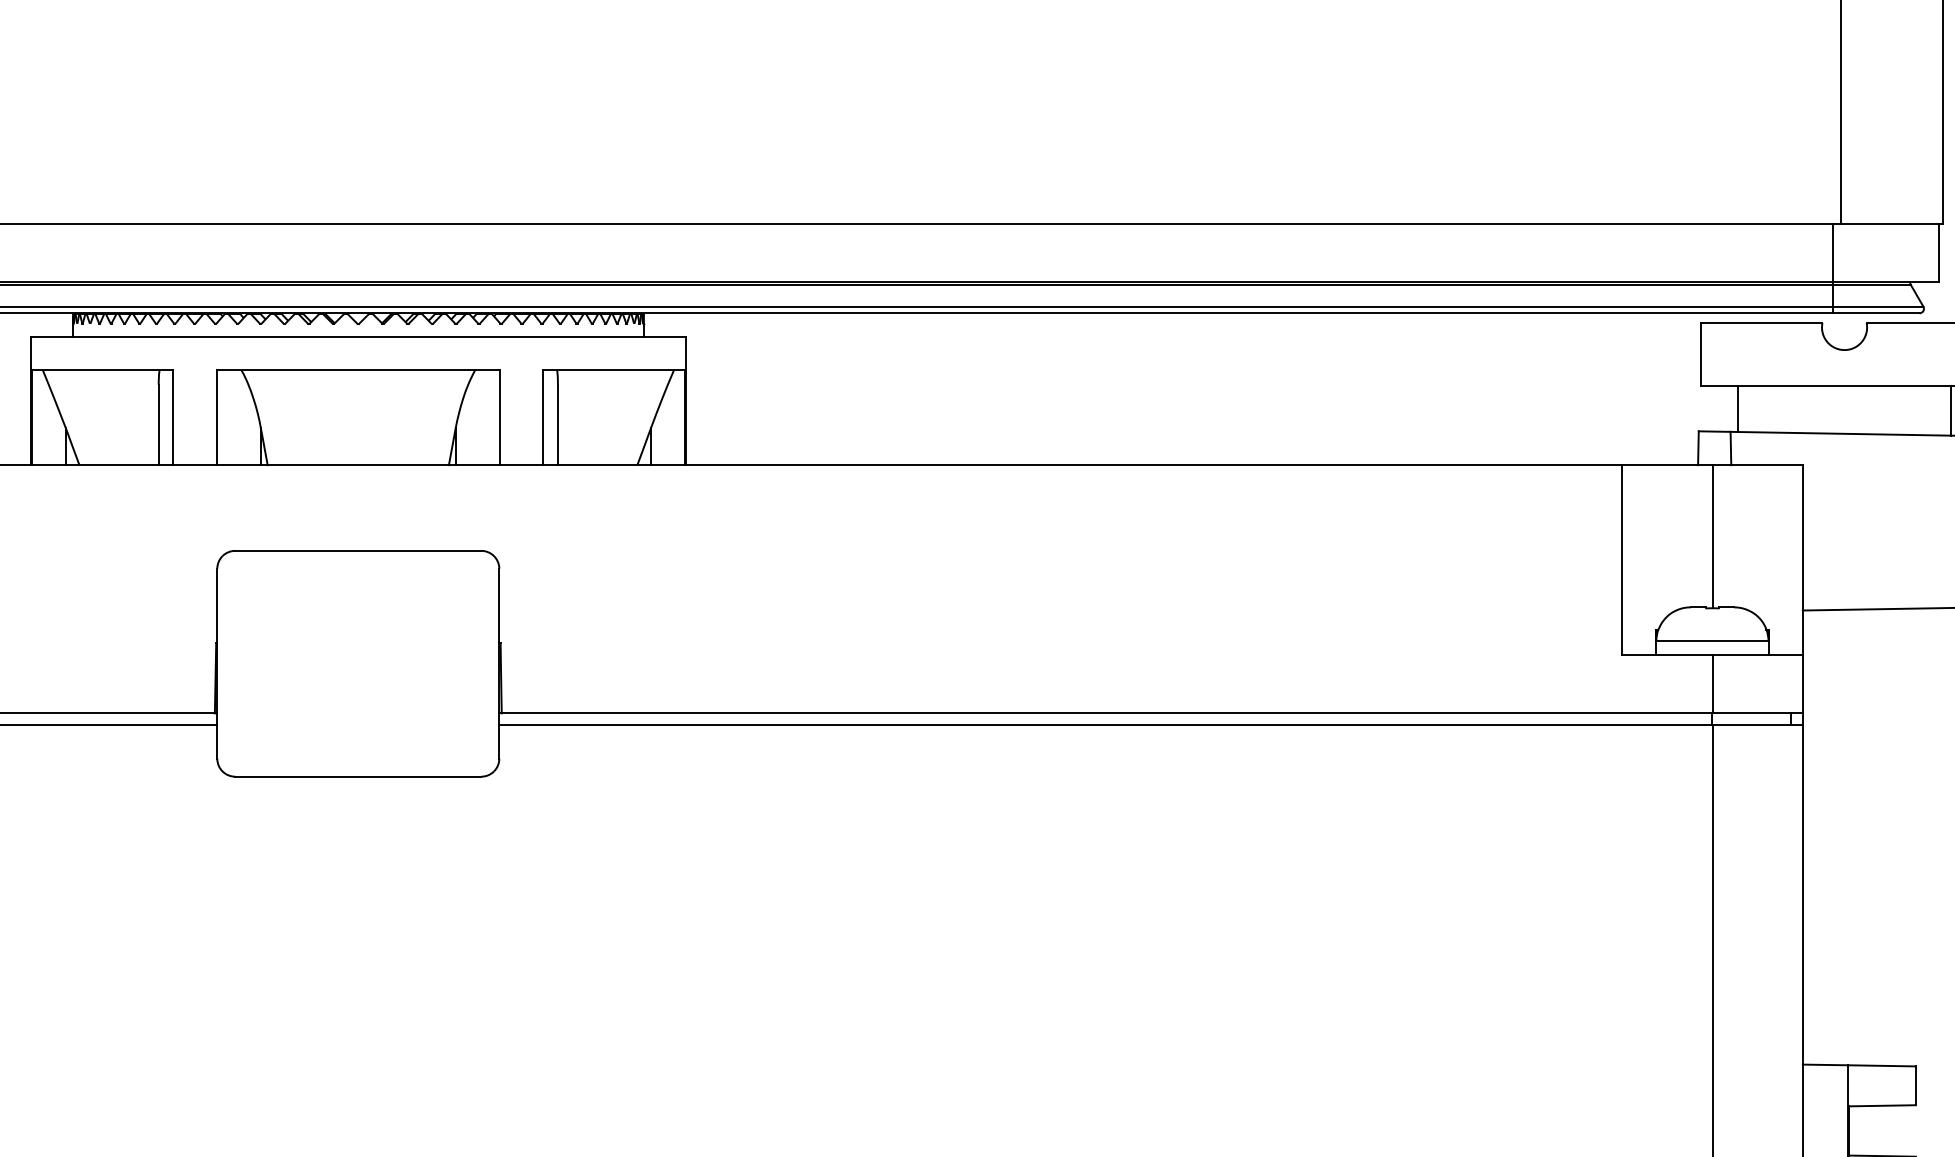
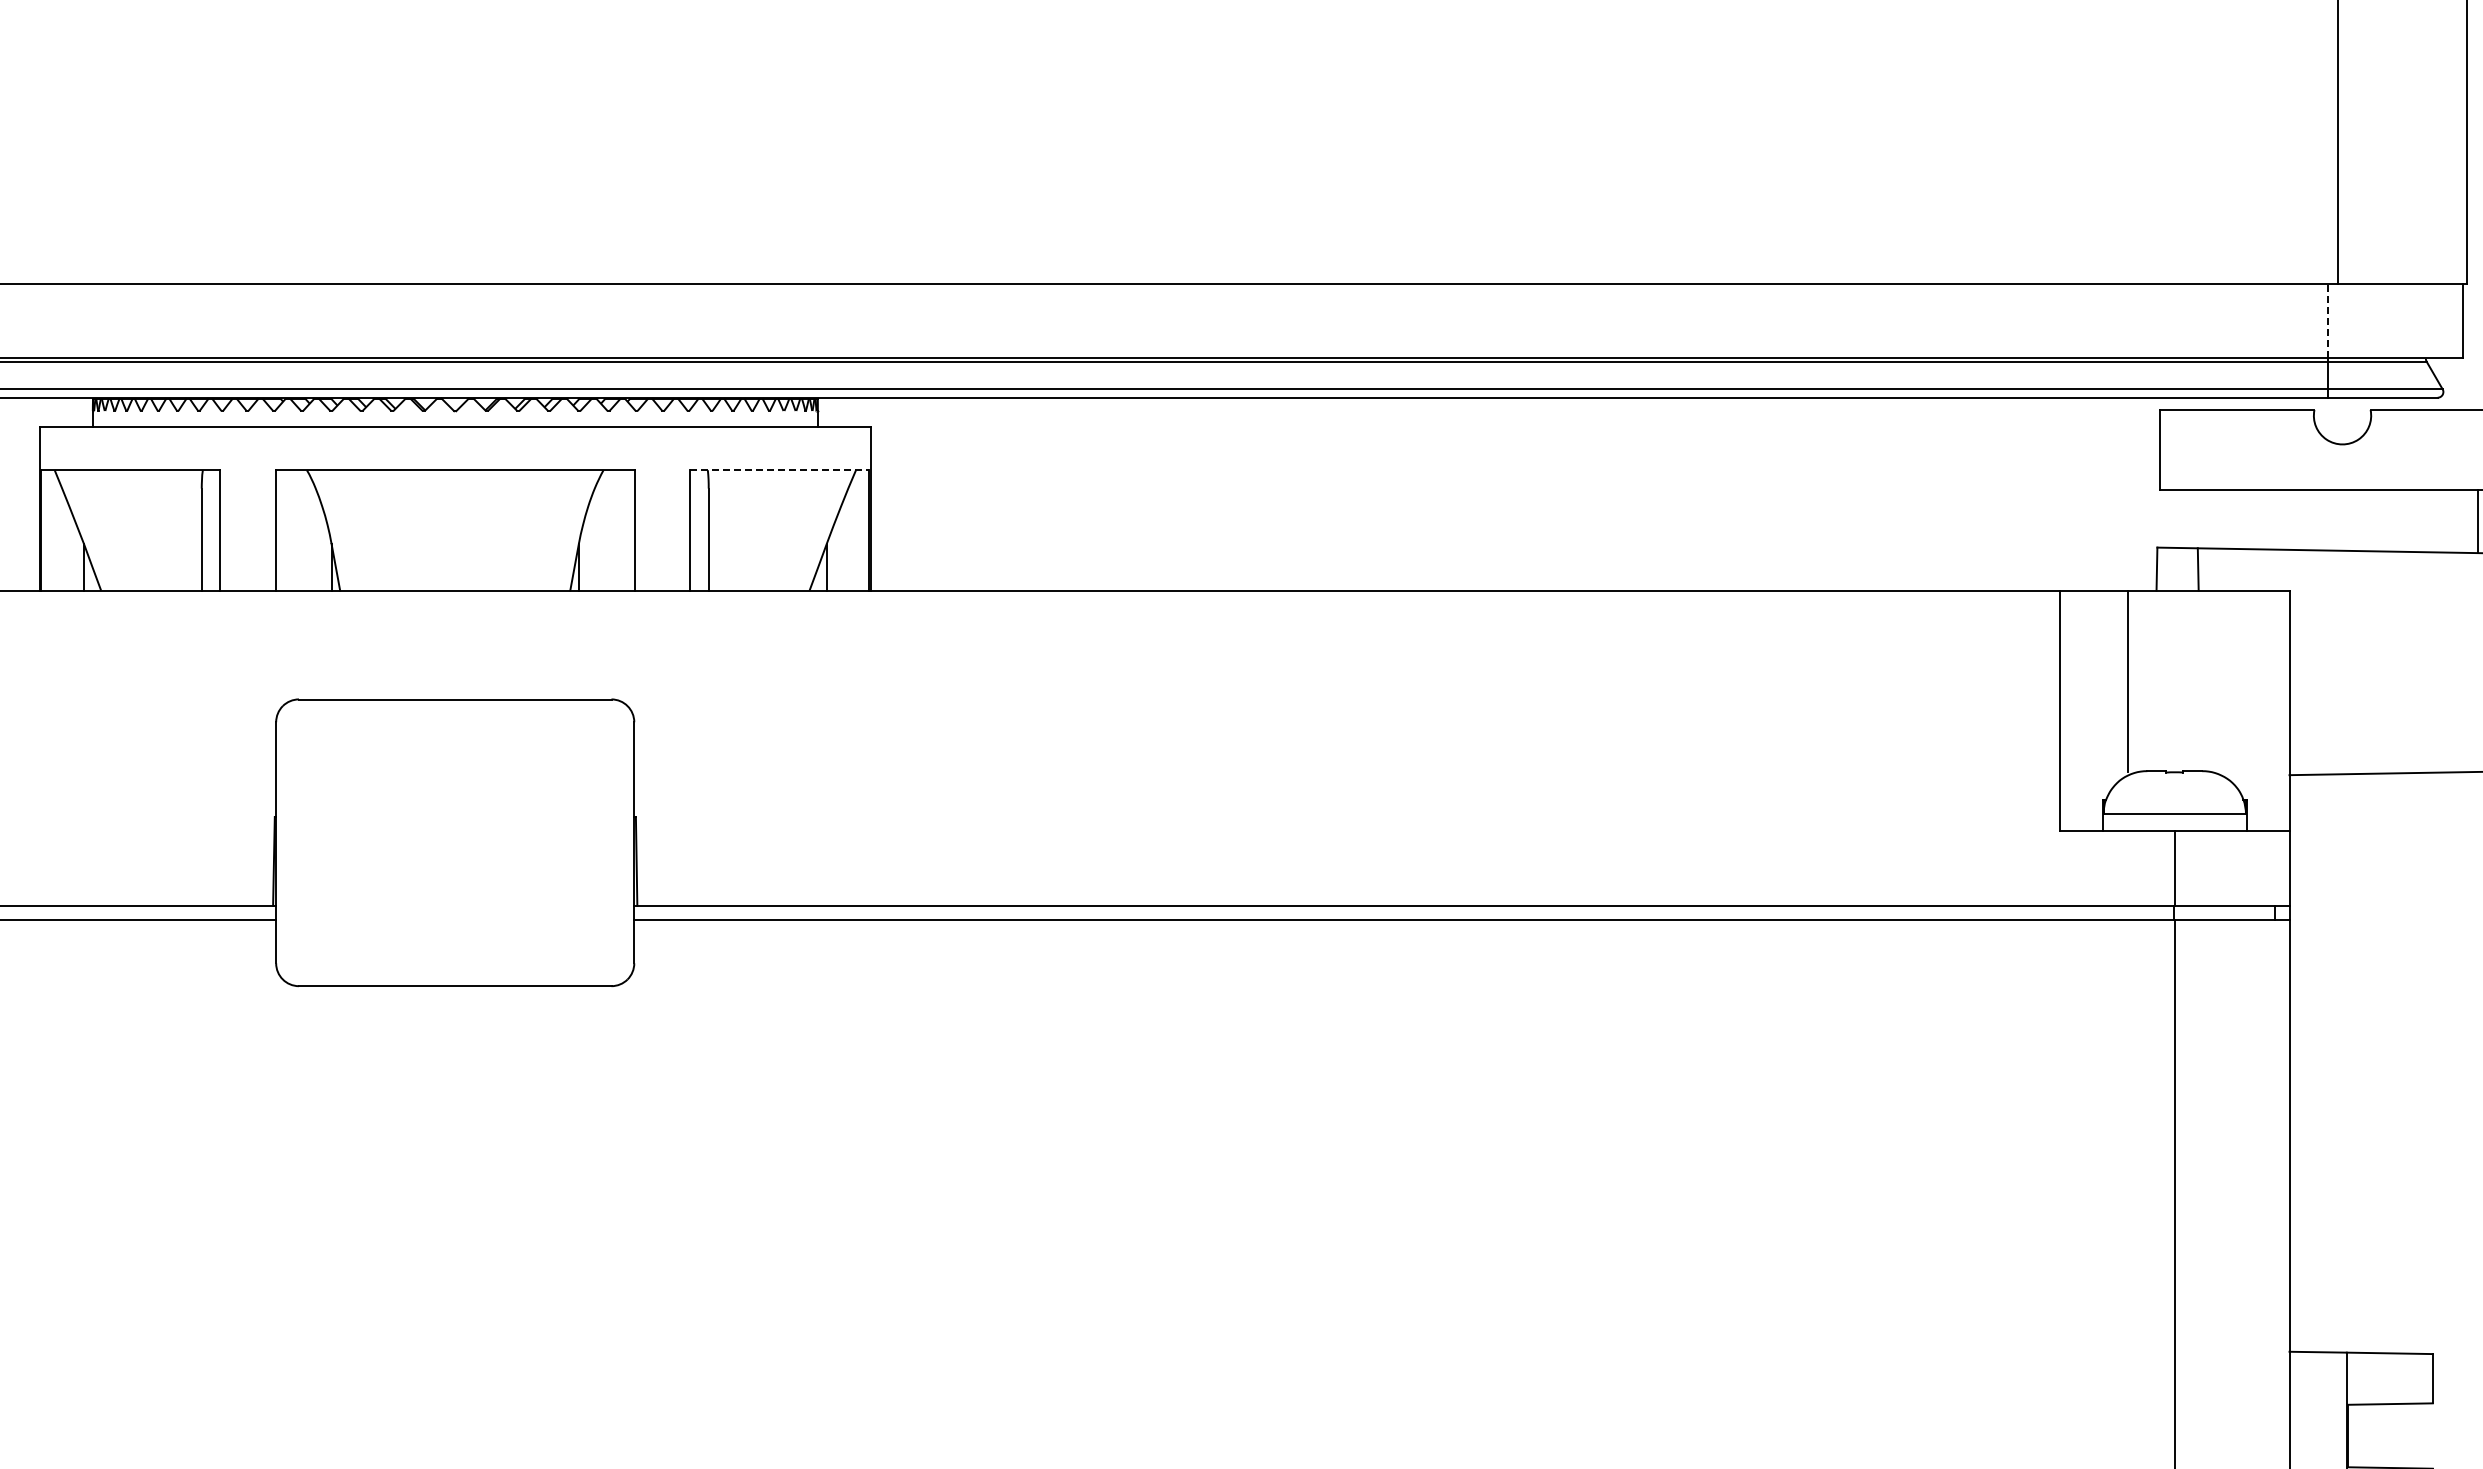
line: (1833, 252) -> (2328, 320), solid -> dashed
line: (613, 370) -> (779, 470), solid -> dashed
line: (1737, 409) -> (2206, 519), removed
line: (1712, 536) -> (2127, 681), moved

